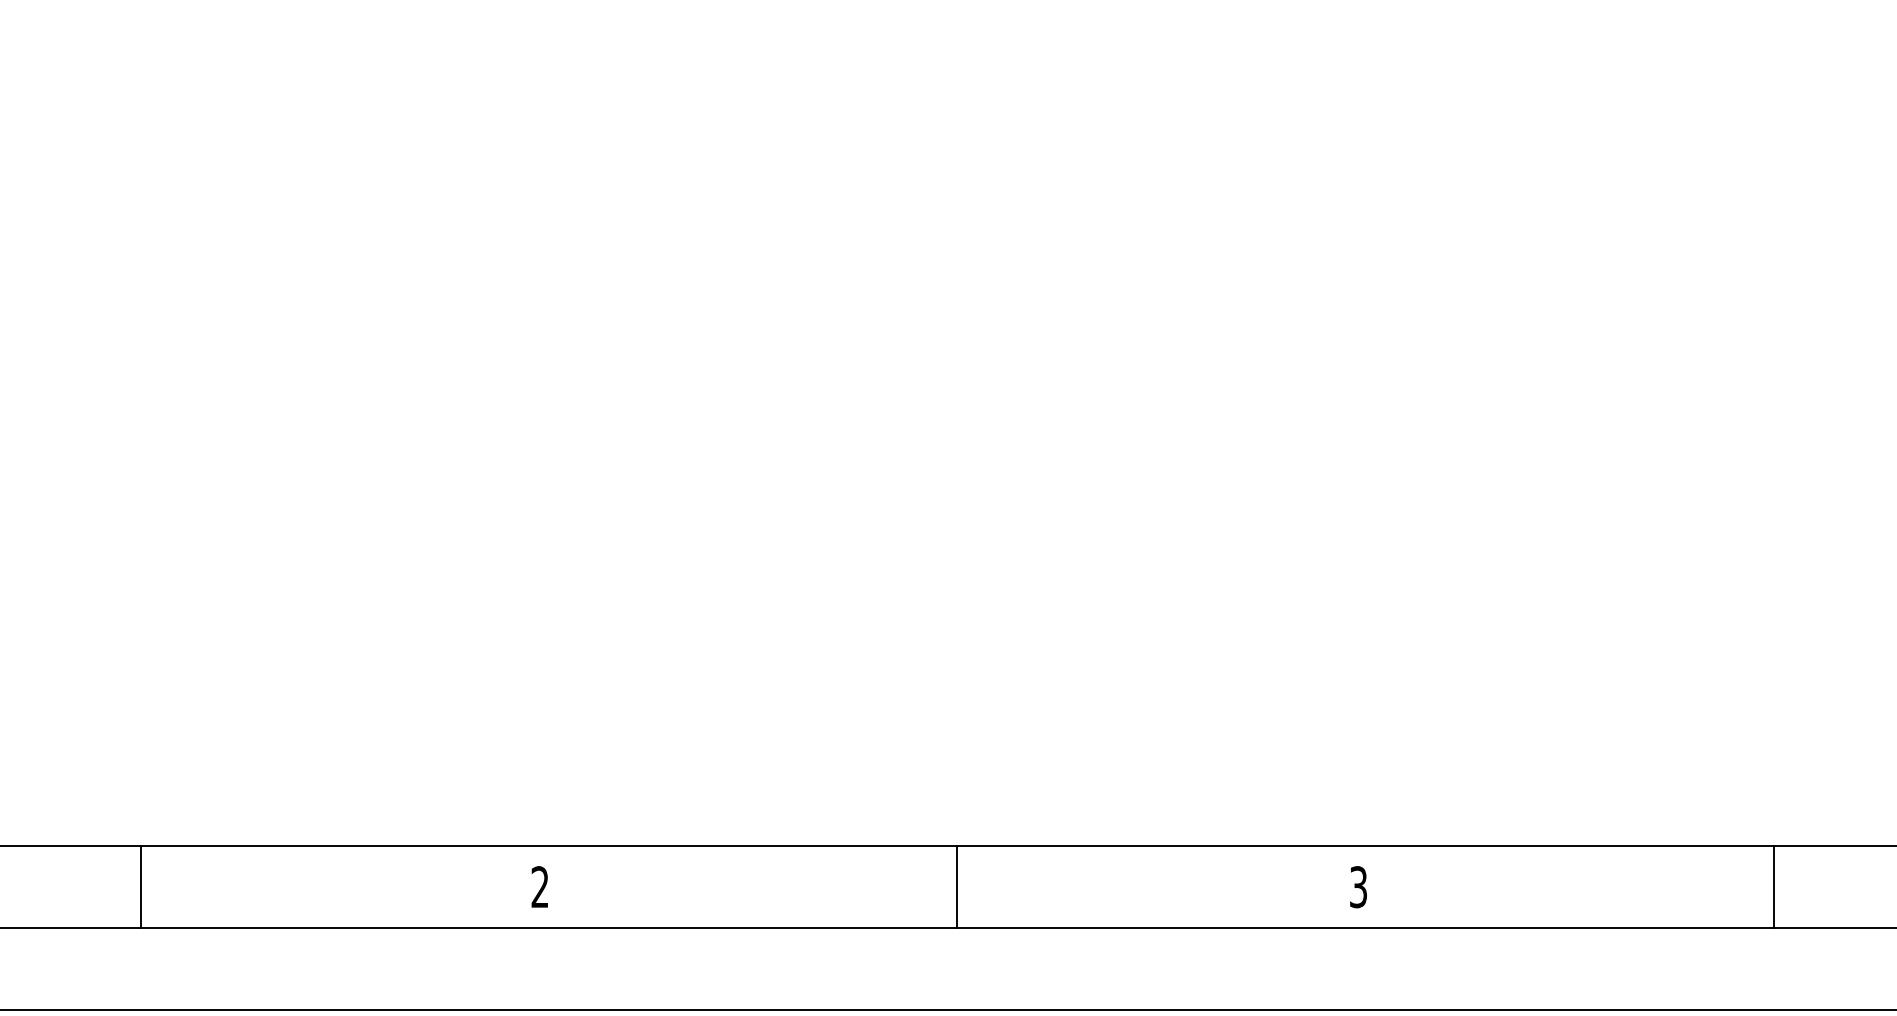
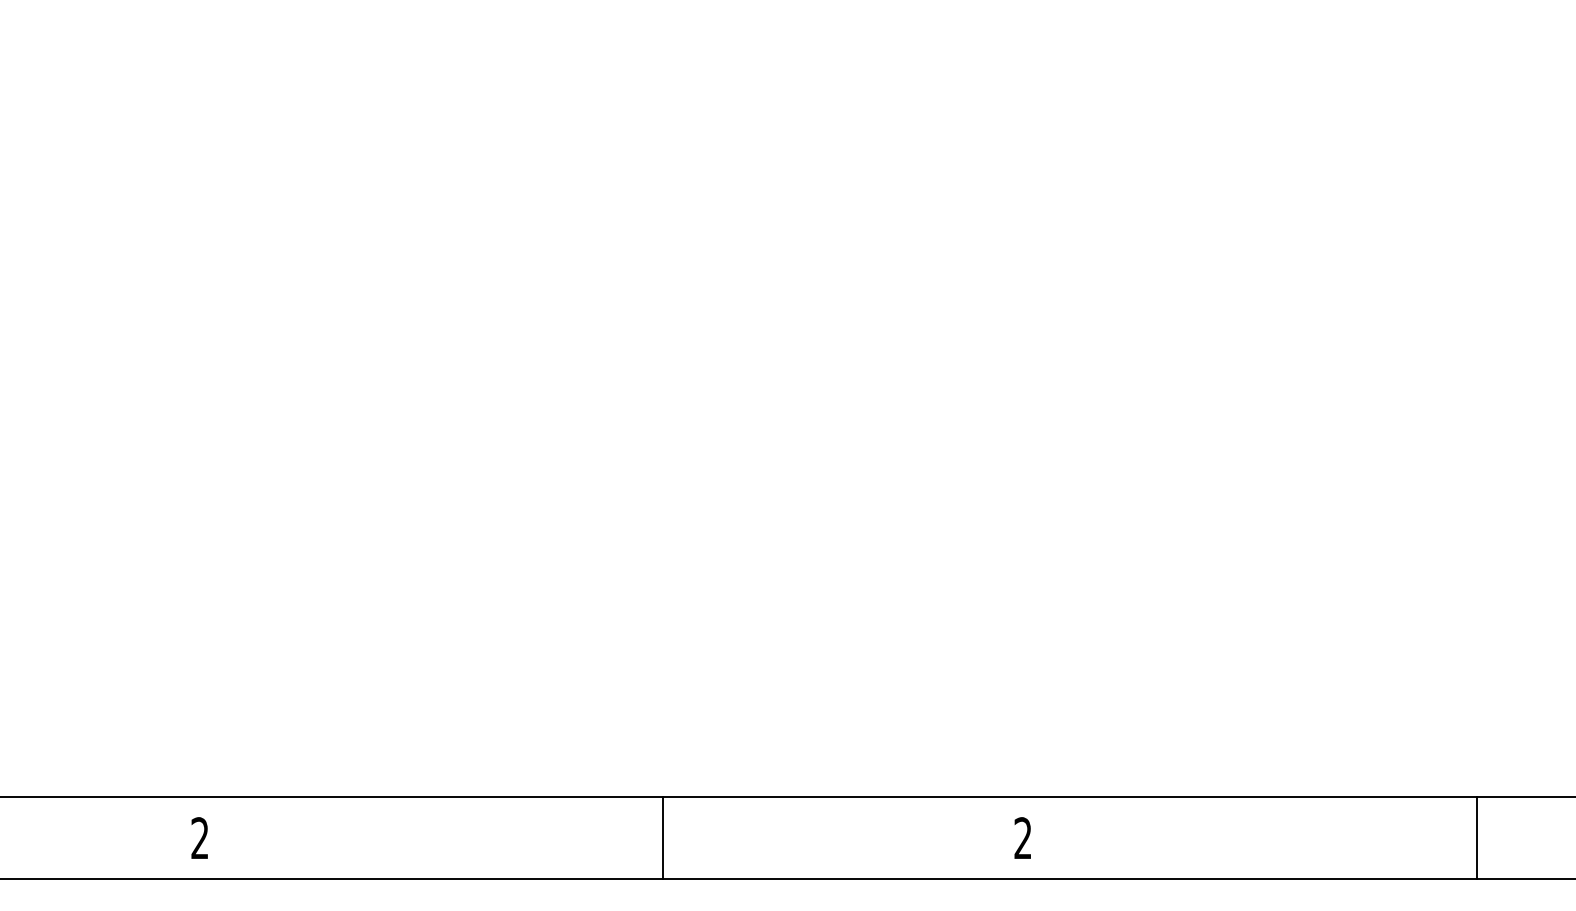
line: (957, 887) -> (663, 838), moved
text: (1358, 887) -> (1023, 838), 3 -> 2
line: (1774, 887) -> (1476, 838), moved

